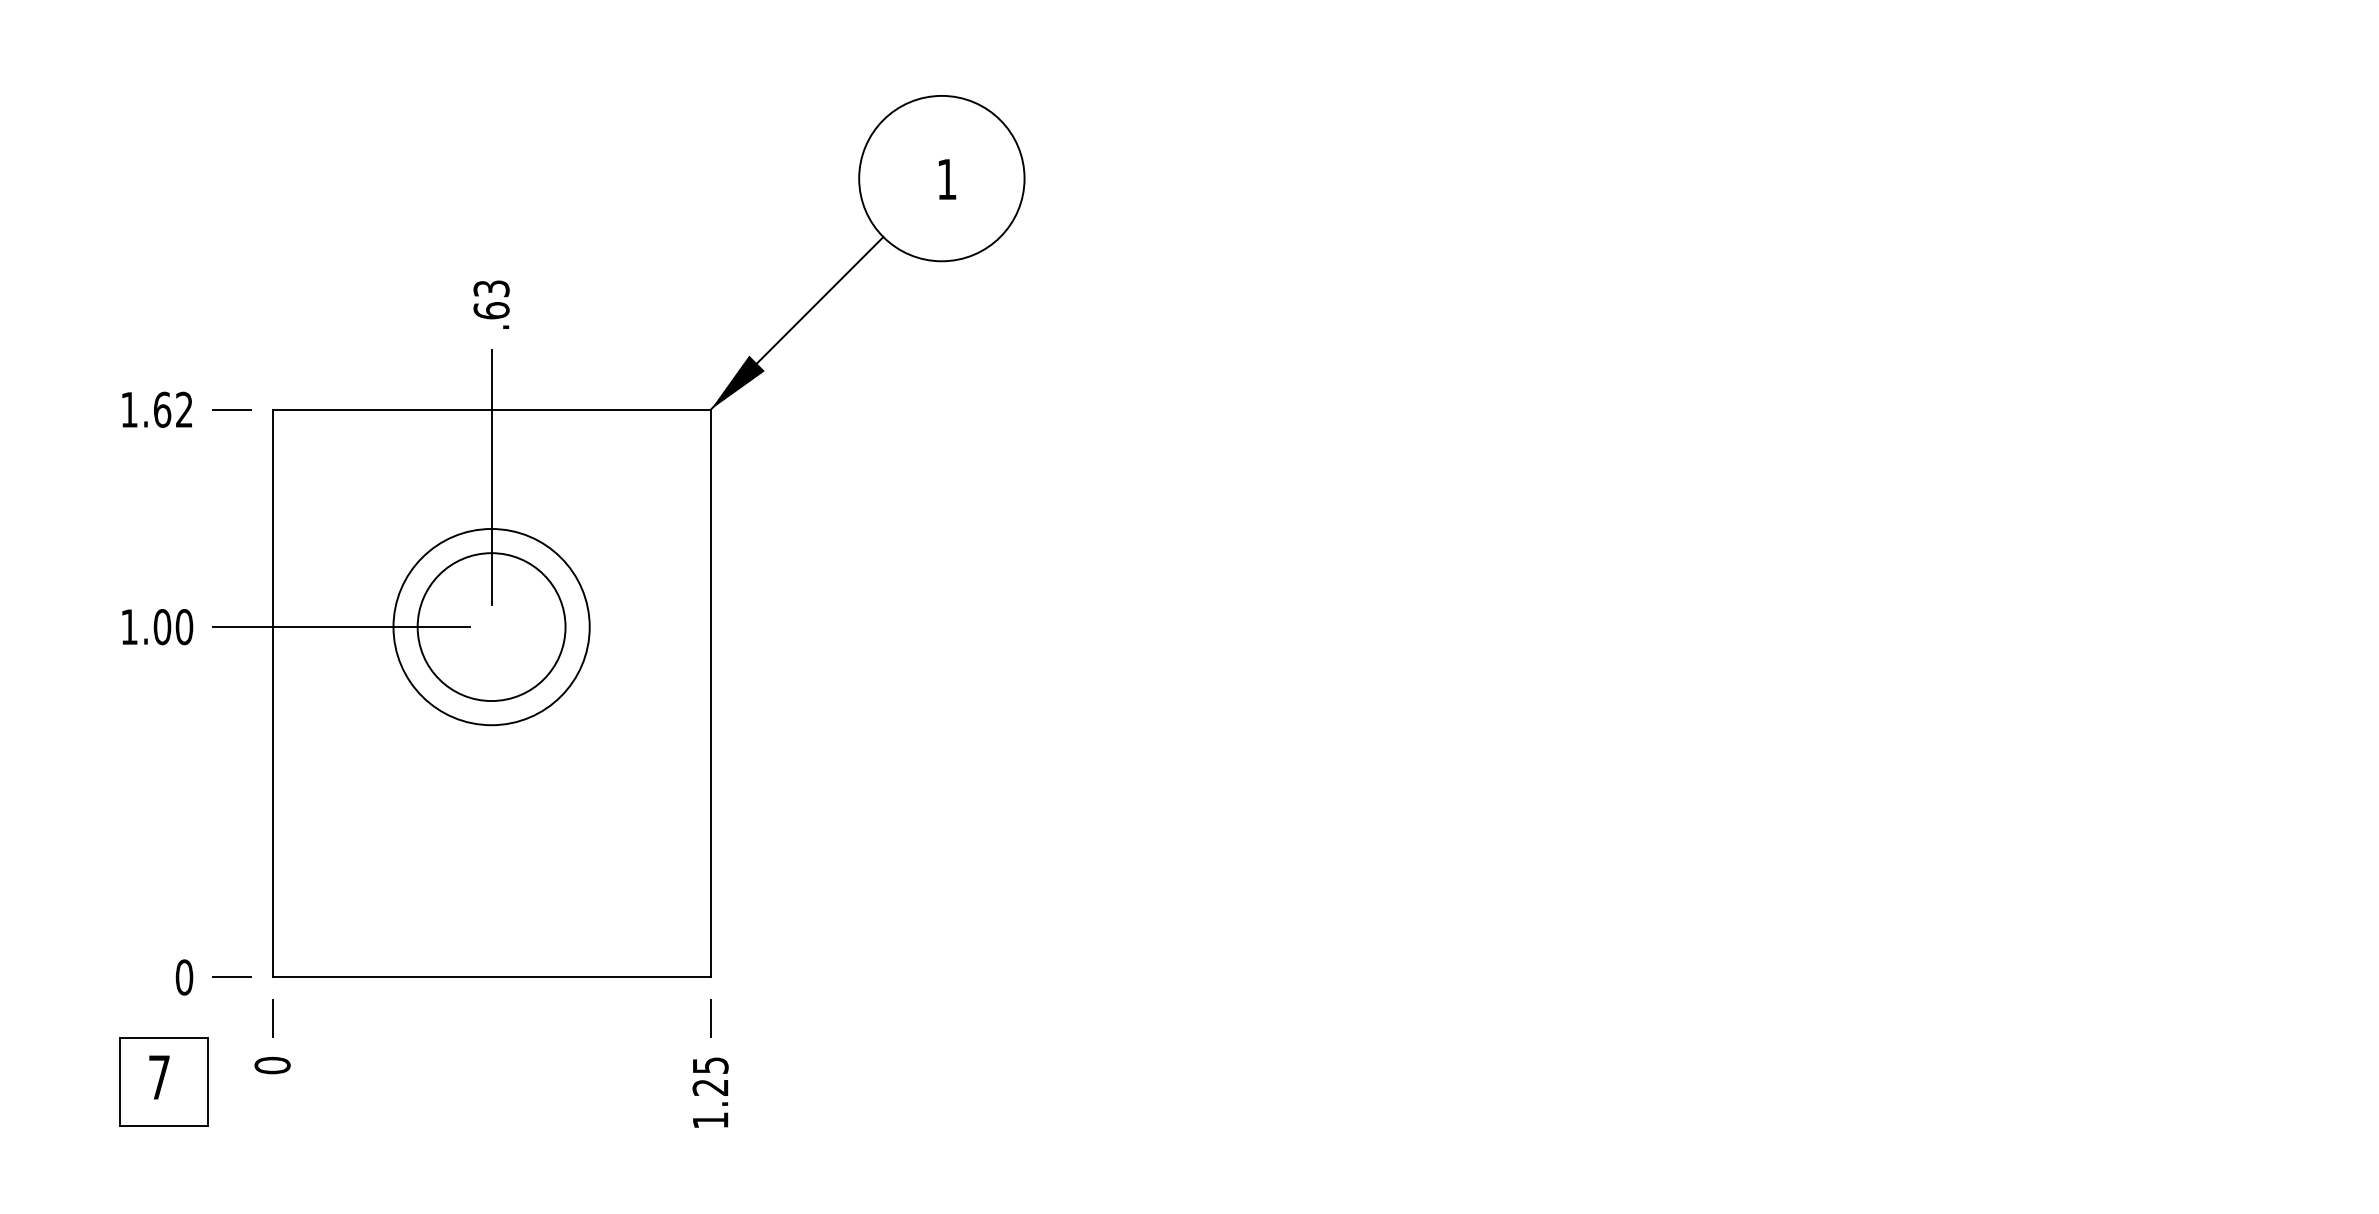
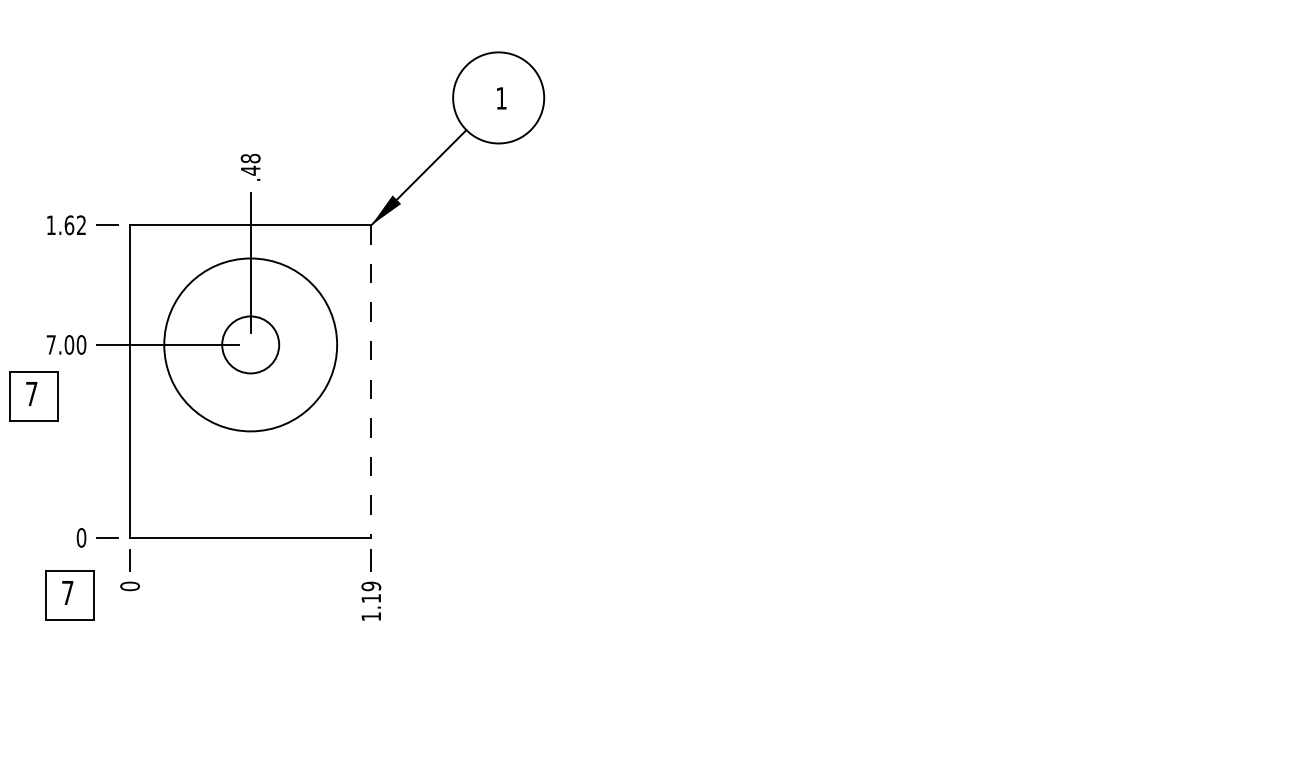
text: (491, 299) -> (250, 164), .63 -> .48
text: (128, 626) -> (50, 344), 1.00 -> 7.00
circle: (491, 626) -> (250, 344), size x0.7
circle: (491, 626) -> (250, 344), size x1.6
line: (710, 695) -> (371, 382), solid -> dashed
part: (97, 720) -> (33, 396), added
text: (709, 1076) -> (370, 592), 1.25 -> 1.19

